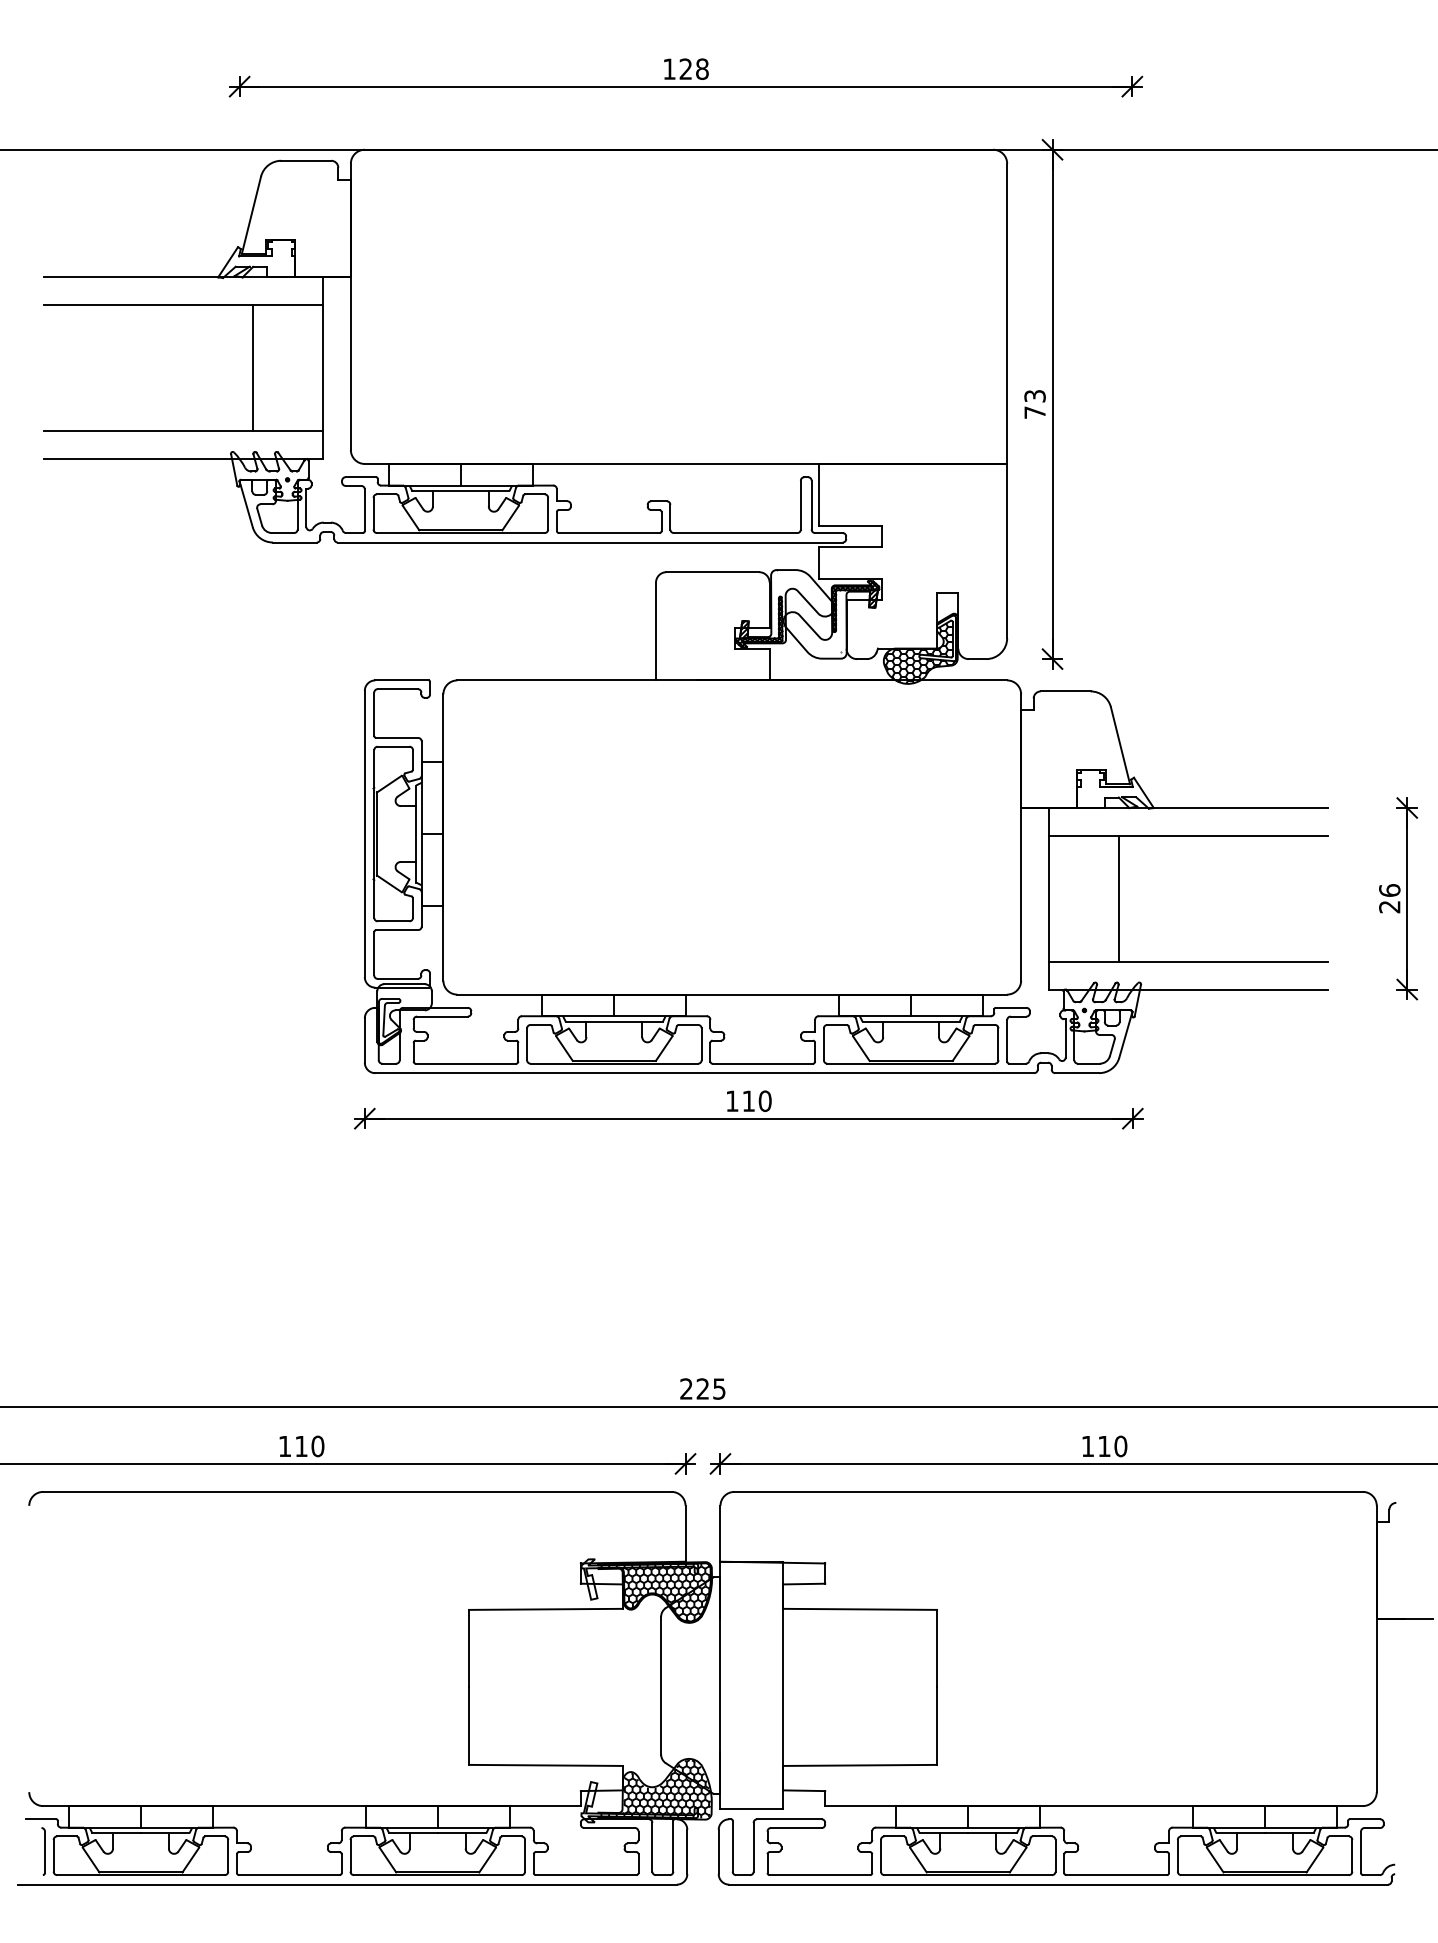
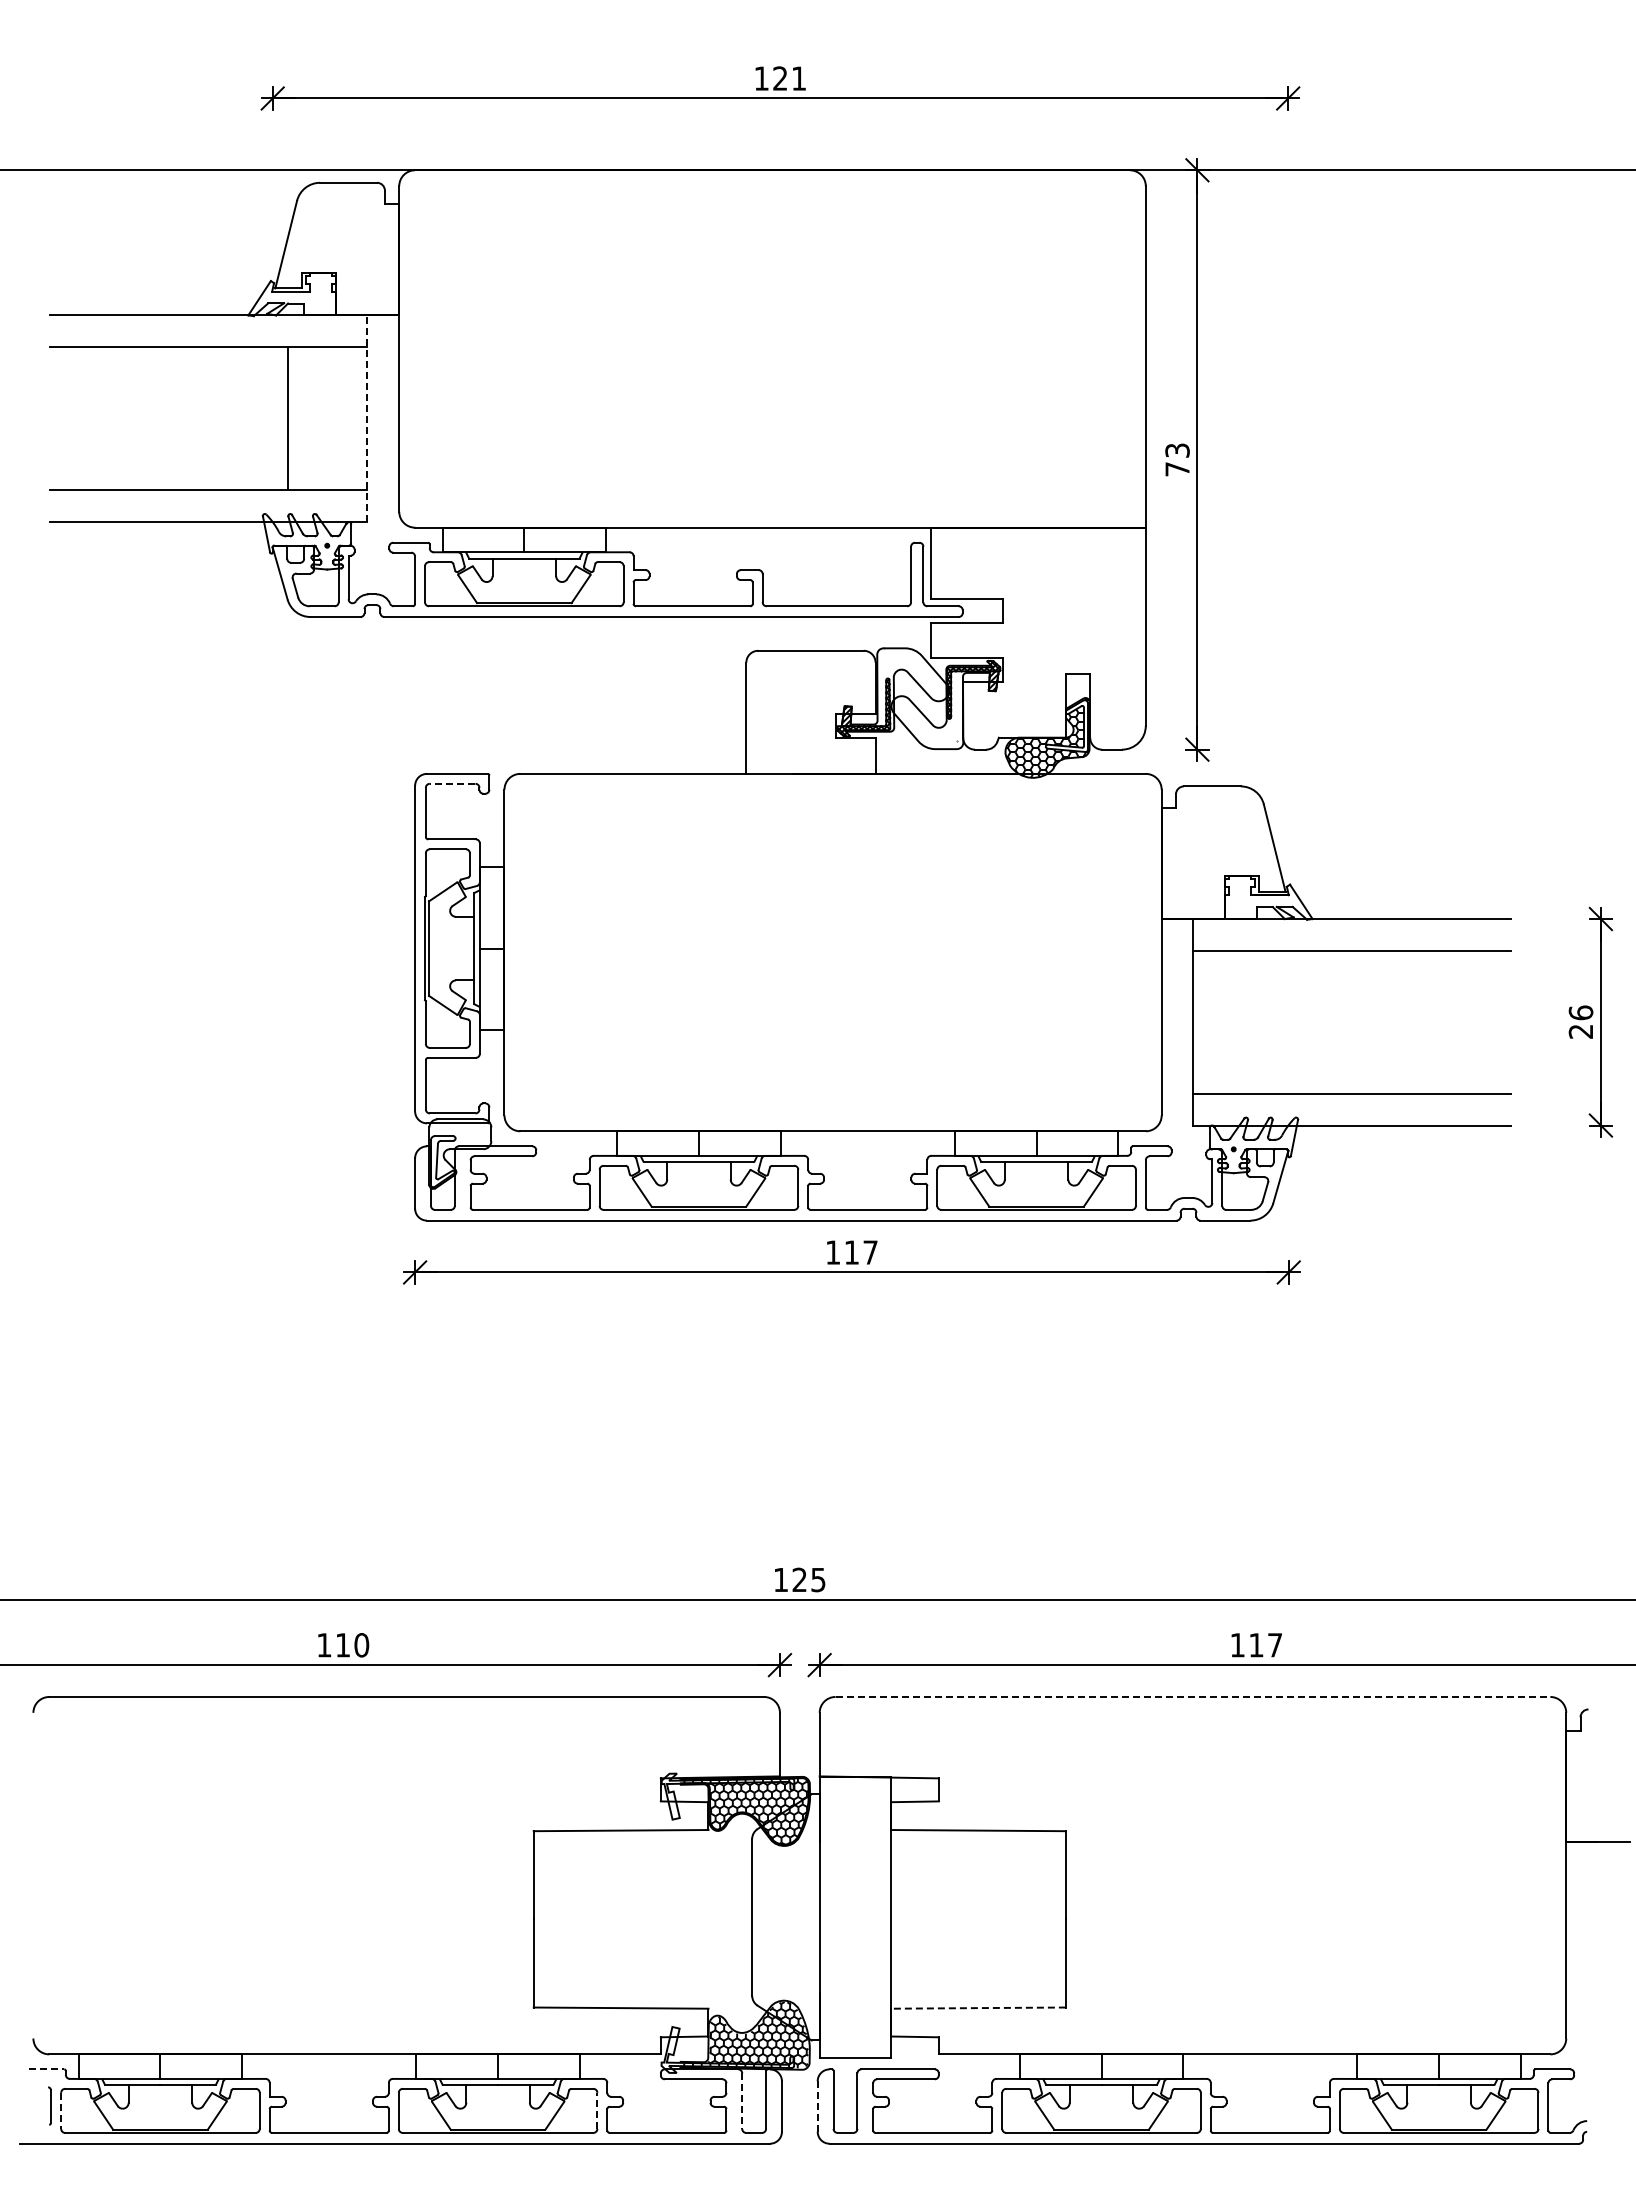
text: (701, 69) -> (798, 78), 128 -> 121
line: (322, 367) -> (367, 418), solid -> dashed
line: (397, 688) -> (452, 783), solid -> dashed
line: (1118, 898) -> (1272, 1021), removed
text: (765, 1101) -> (870, 1252), 110 -> 117
text: (686, 1388) -> (780, 1579), 225 -> 125
text: (1120, 1446) -> (1274, 1645), 110 -> 117
line: (1049, 1491) -> (1193, 1696), solid -> dashed
line: (860, 1765) -> (978, 2008), solid -> dashed
line: (41, 1819) -> (47, 2069), solid -> dashed
line: (652, 1847) -> (742, 2101), solid -> dashed
part: (43, 1851) -> (49, 2105), size x0.7
line: (718, 1852) -> (817, 2107), solid -> dashed
line: (525, 1855) -> (597, 2110), solid -> dashed
line: (53, 1856) -> (61, 2111), solid -> dashed

